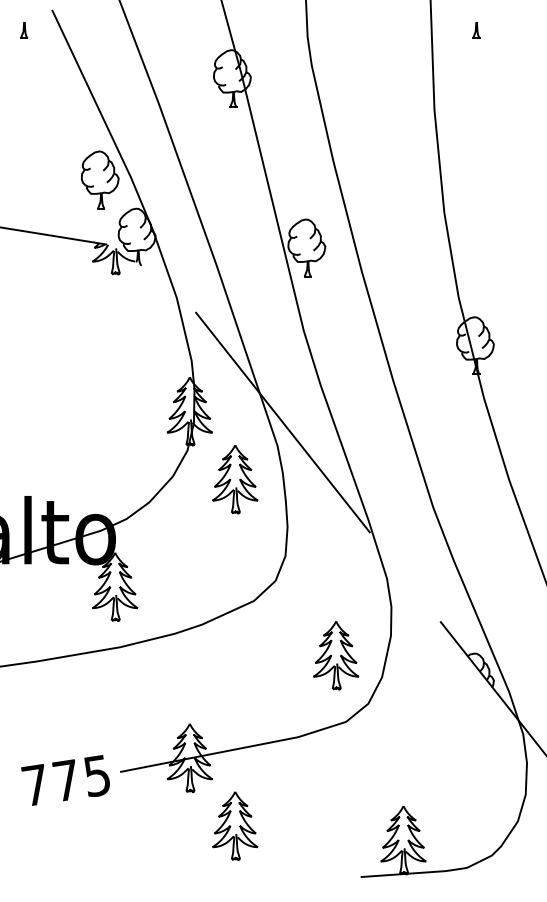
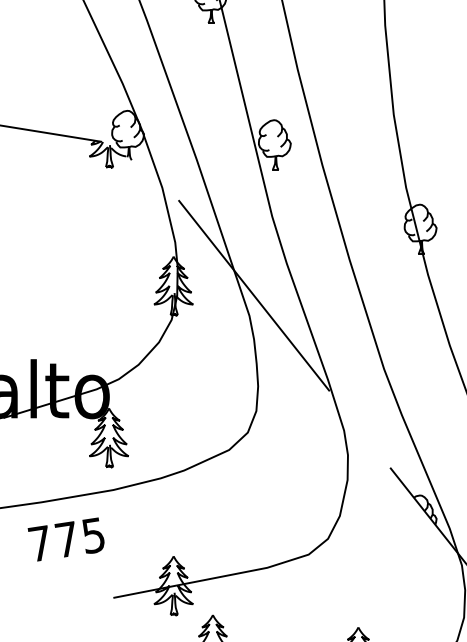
part: (100, 179) -> (96, 85), removed
part: (235, 479) -> (213, 344), removed
part: (336, 655) -> (300, 497), removed
text: (65, 780) -> (66, 539), moved

